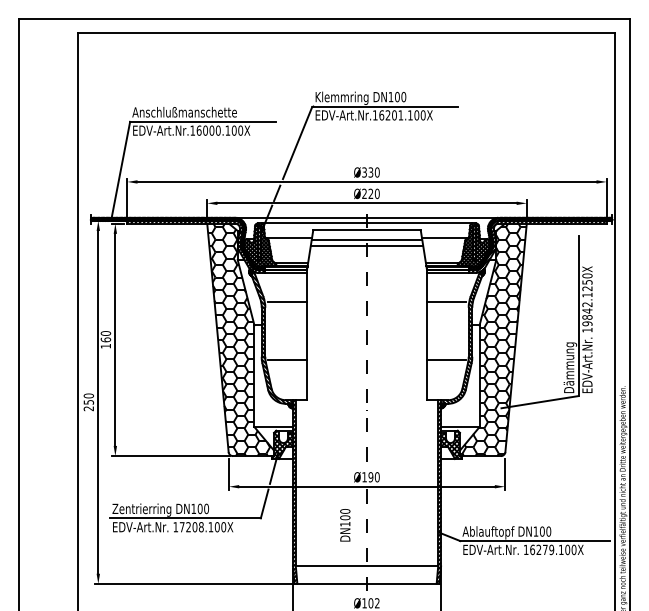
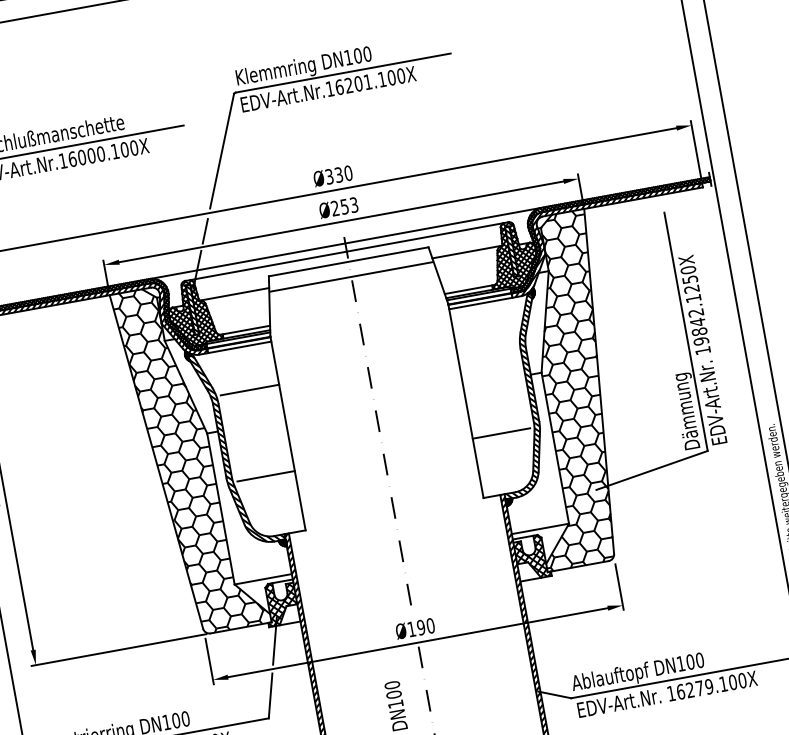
text: (373, 193) -> (348, 205), Ø220 -> Ø253
line: (366, 246) -> (352, 286), removed
line: (446, 302) -> (486, 347), removed

